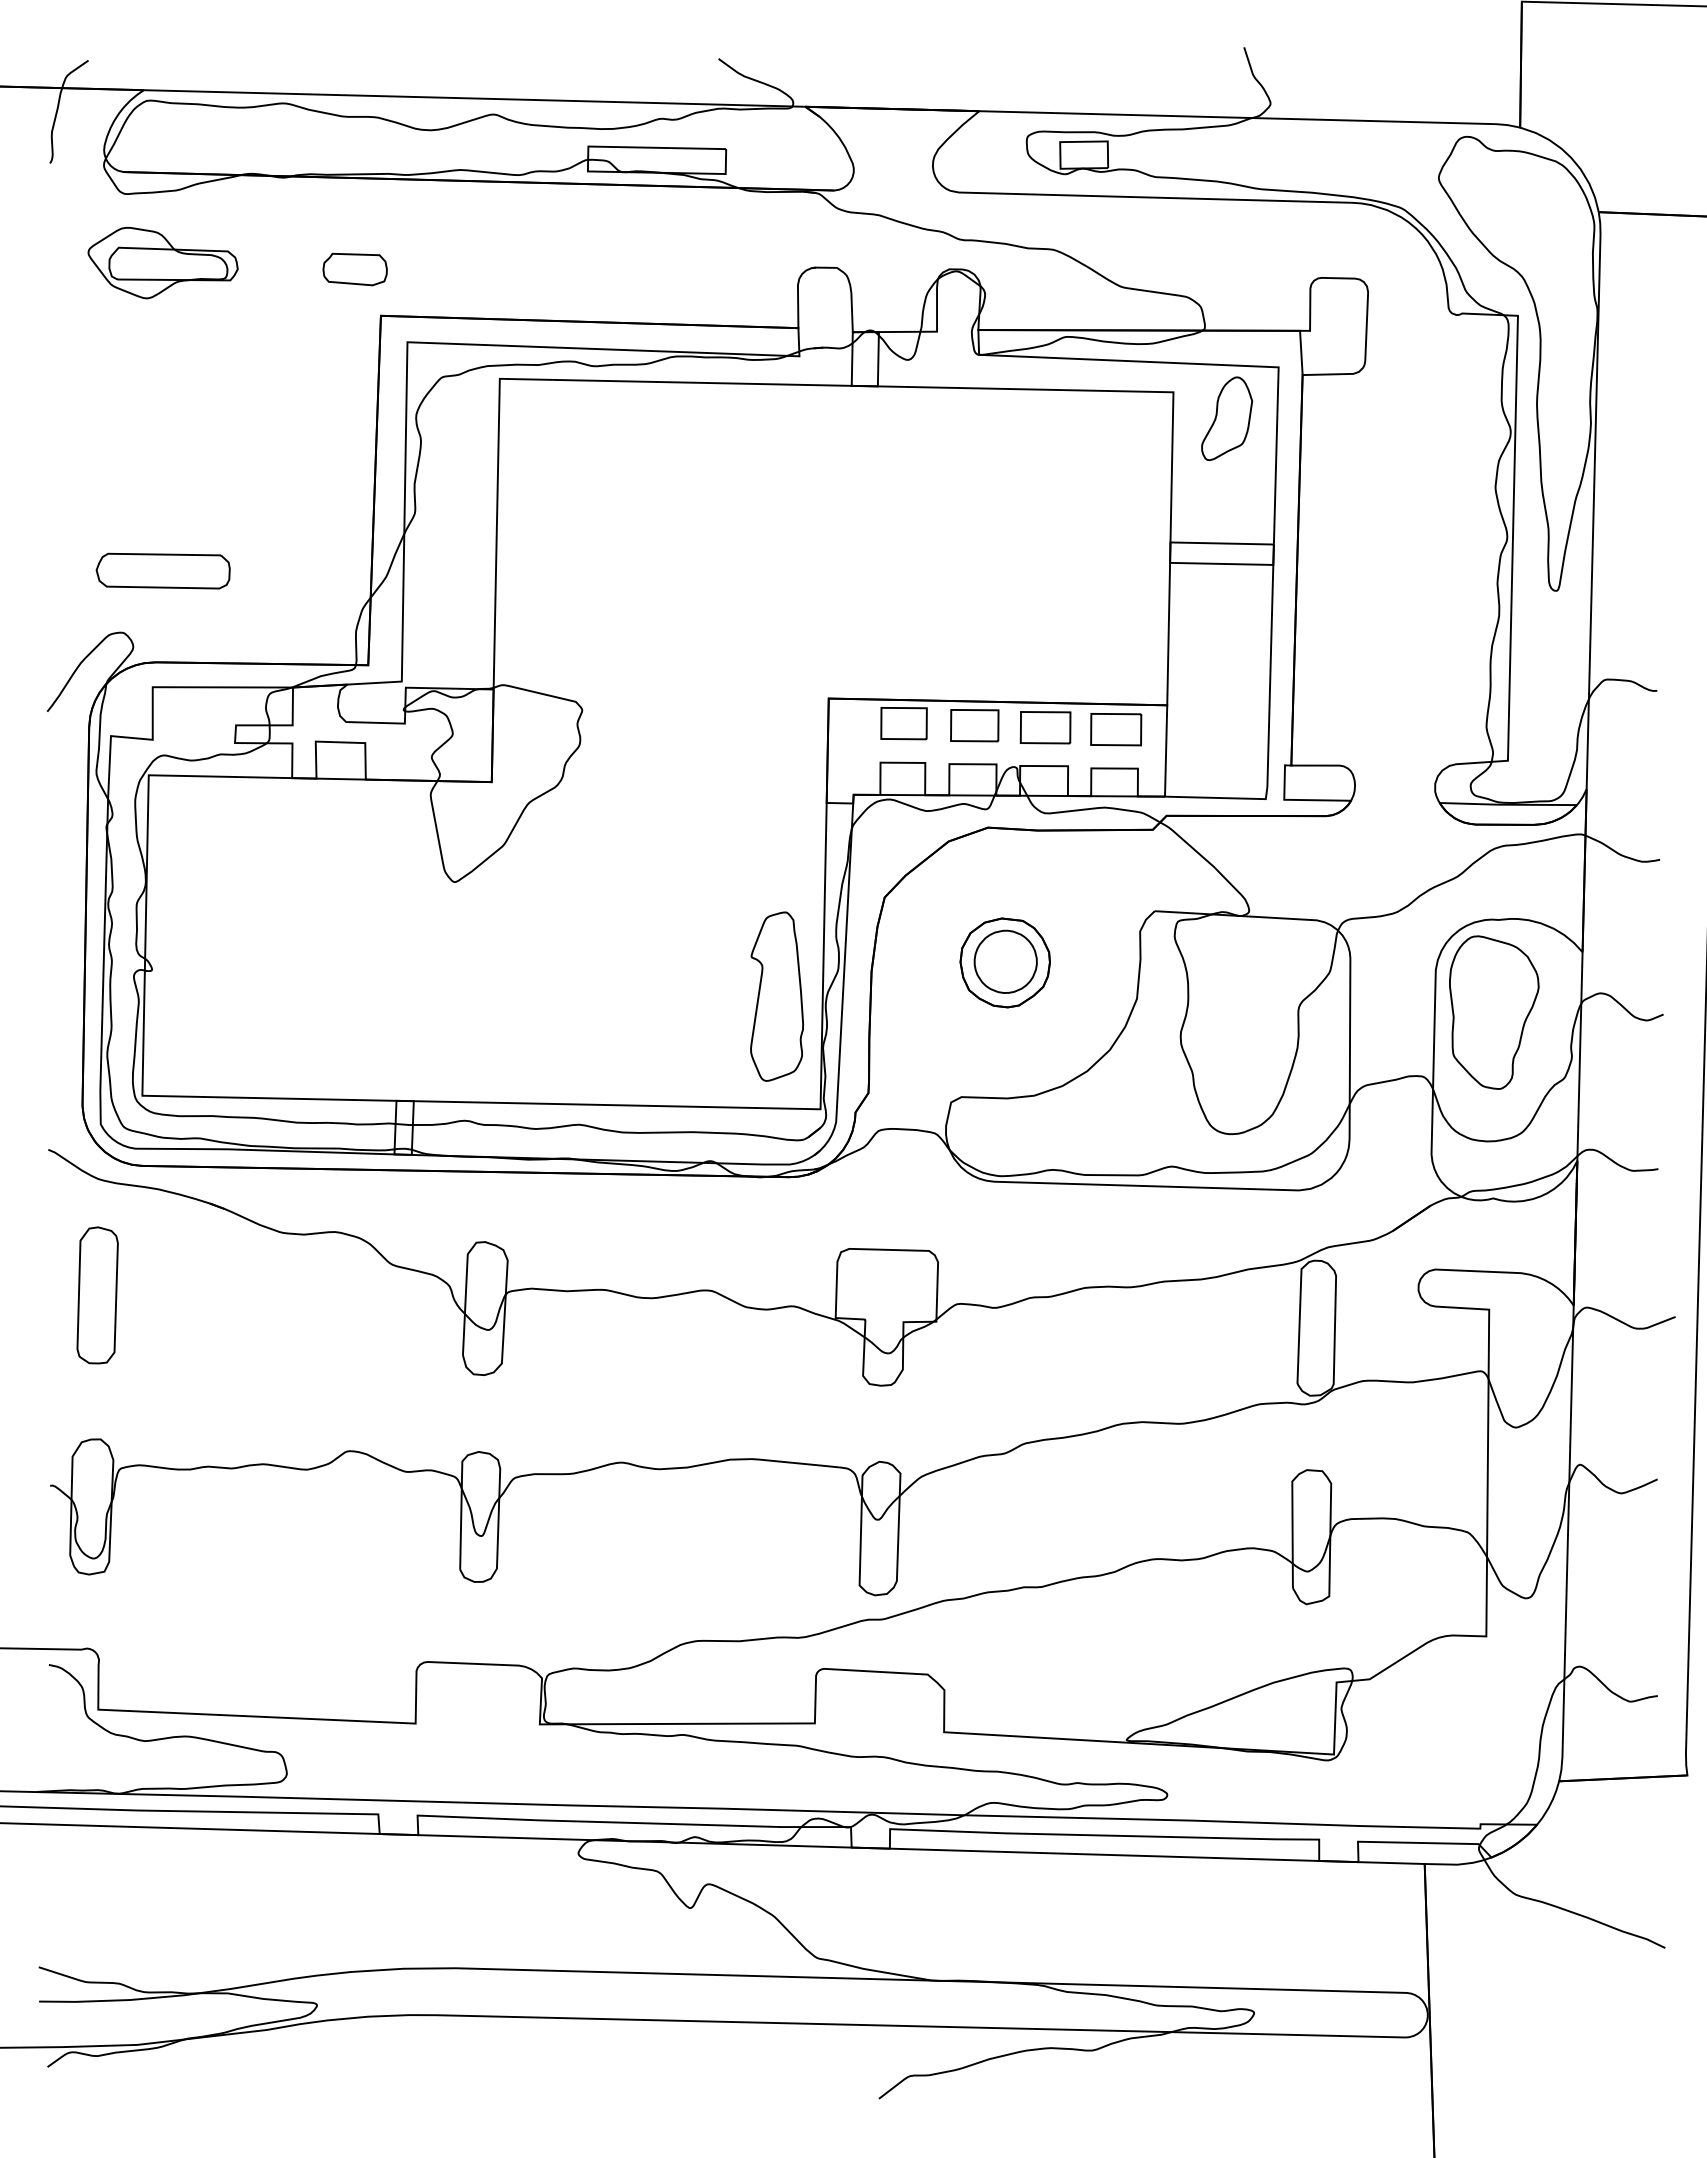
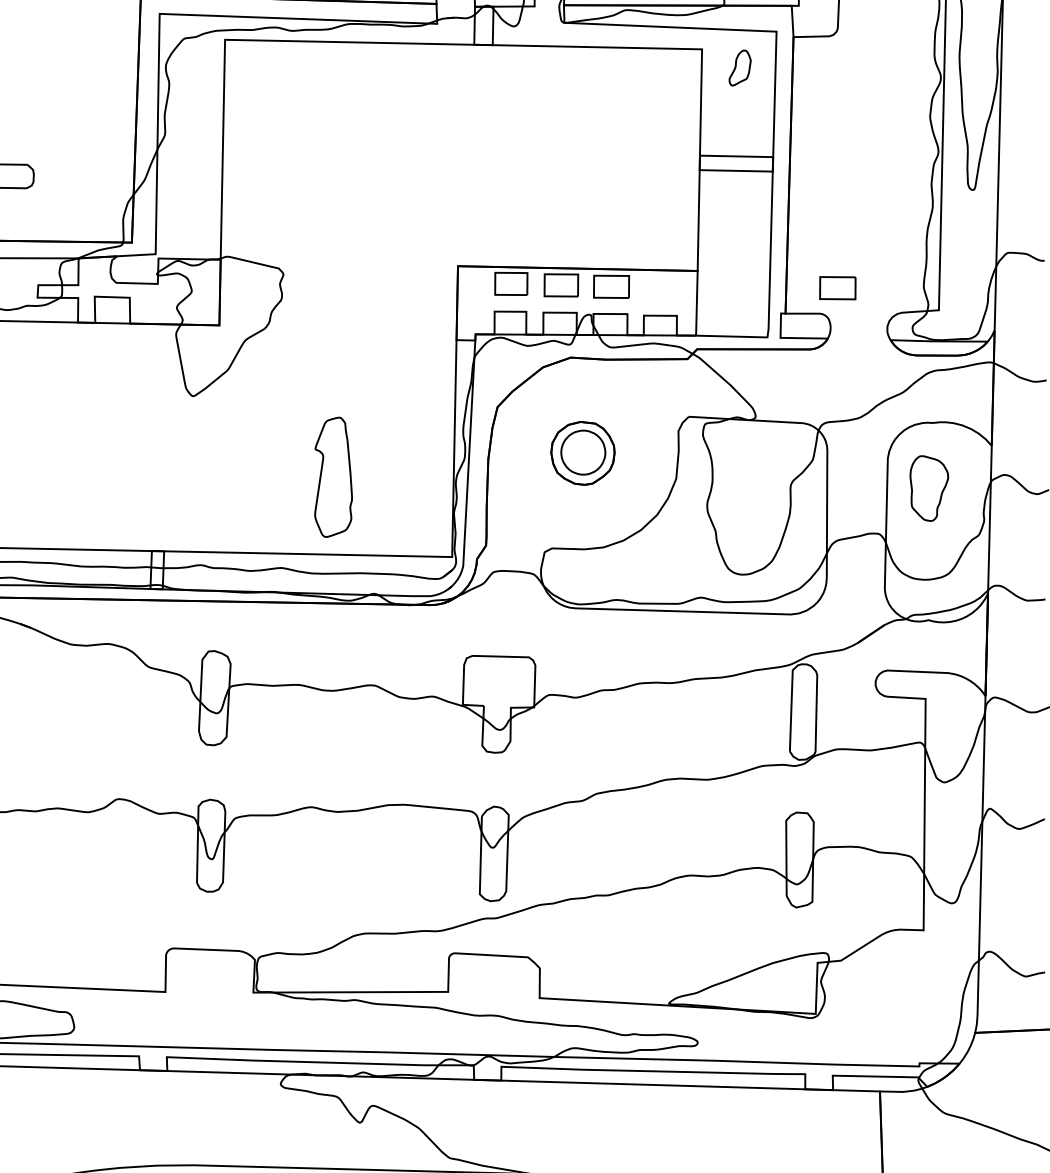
part: (1227, 418) -> (740, 67), size x0.6
part: (1116, 729) -> (838, 288), moved
part: (776, 996) -> (333, 477), moved
part: (1494, 1012) -> (929, 488), size x0.6

